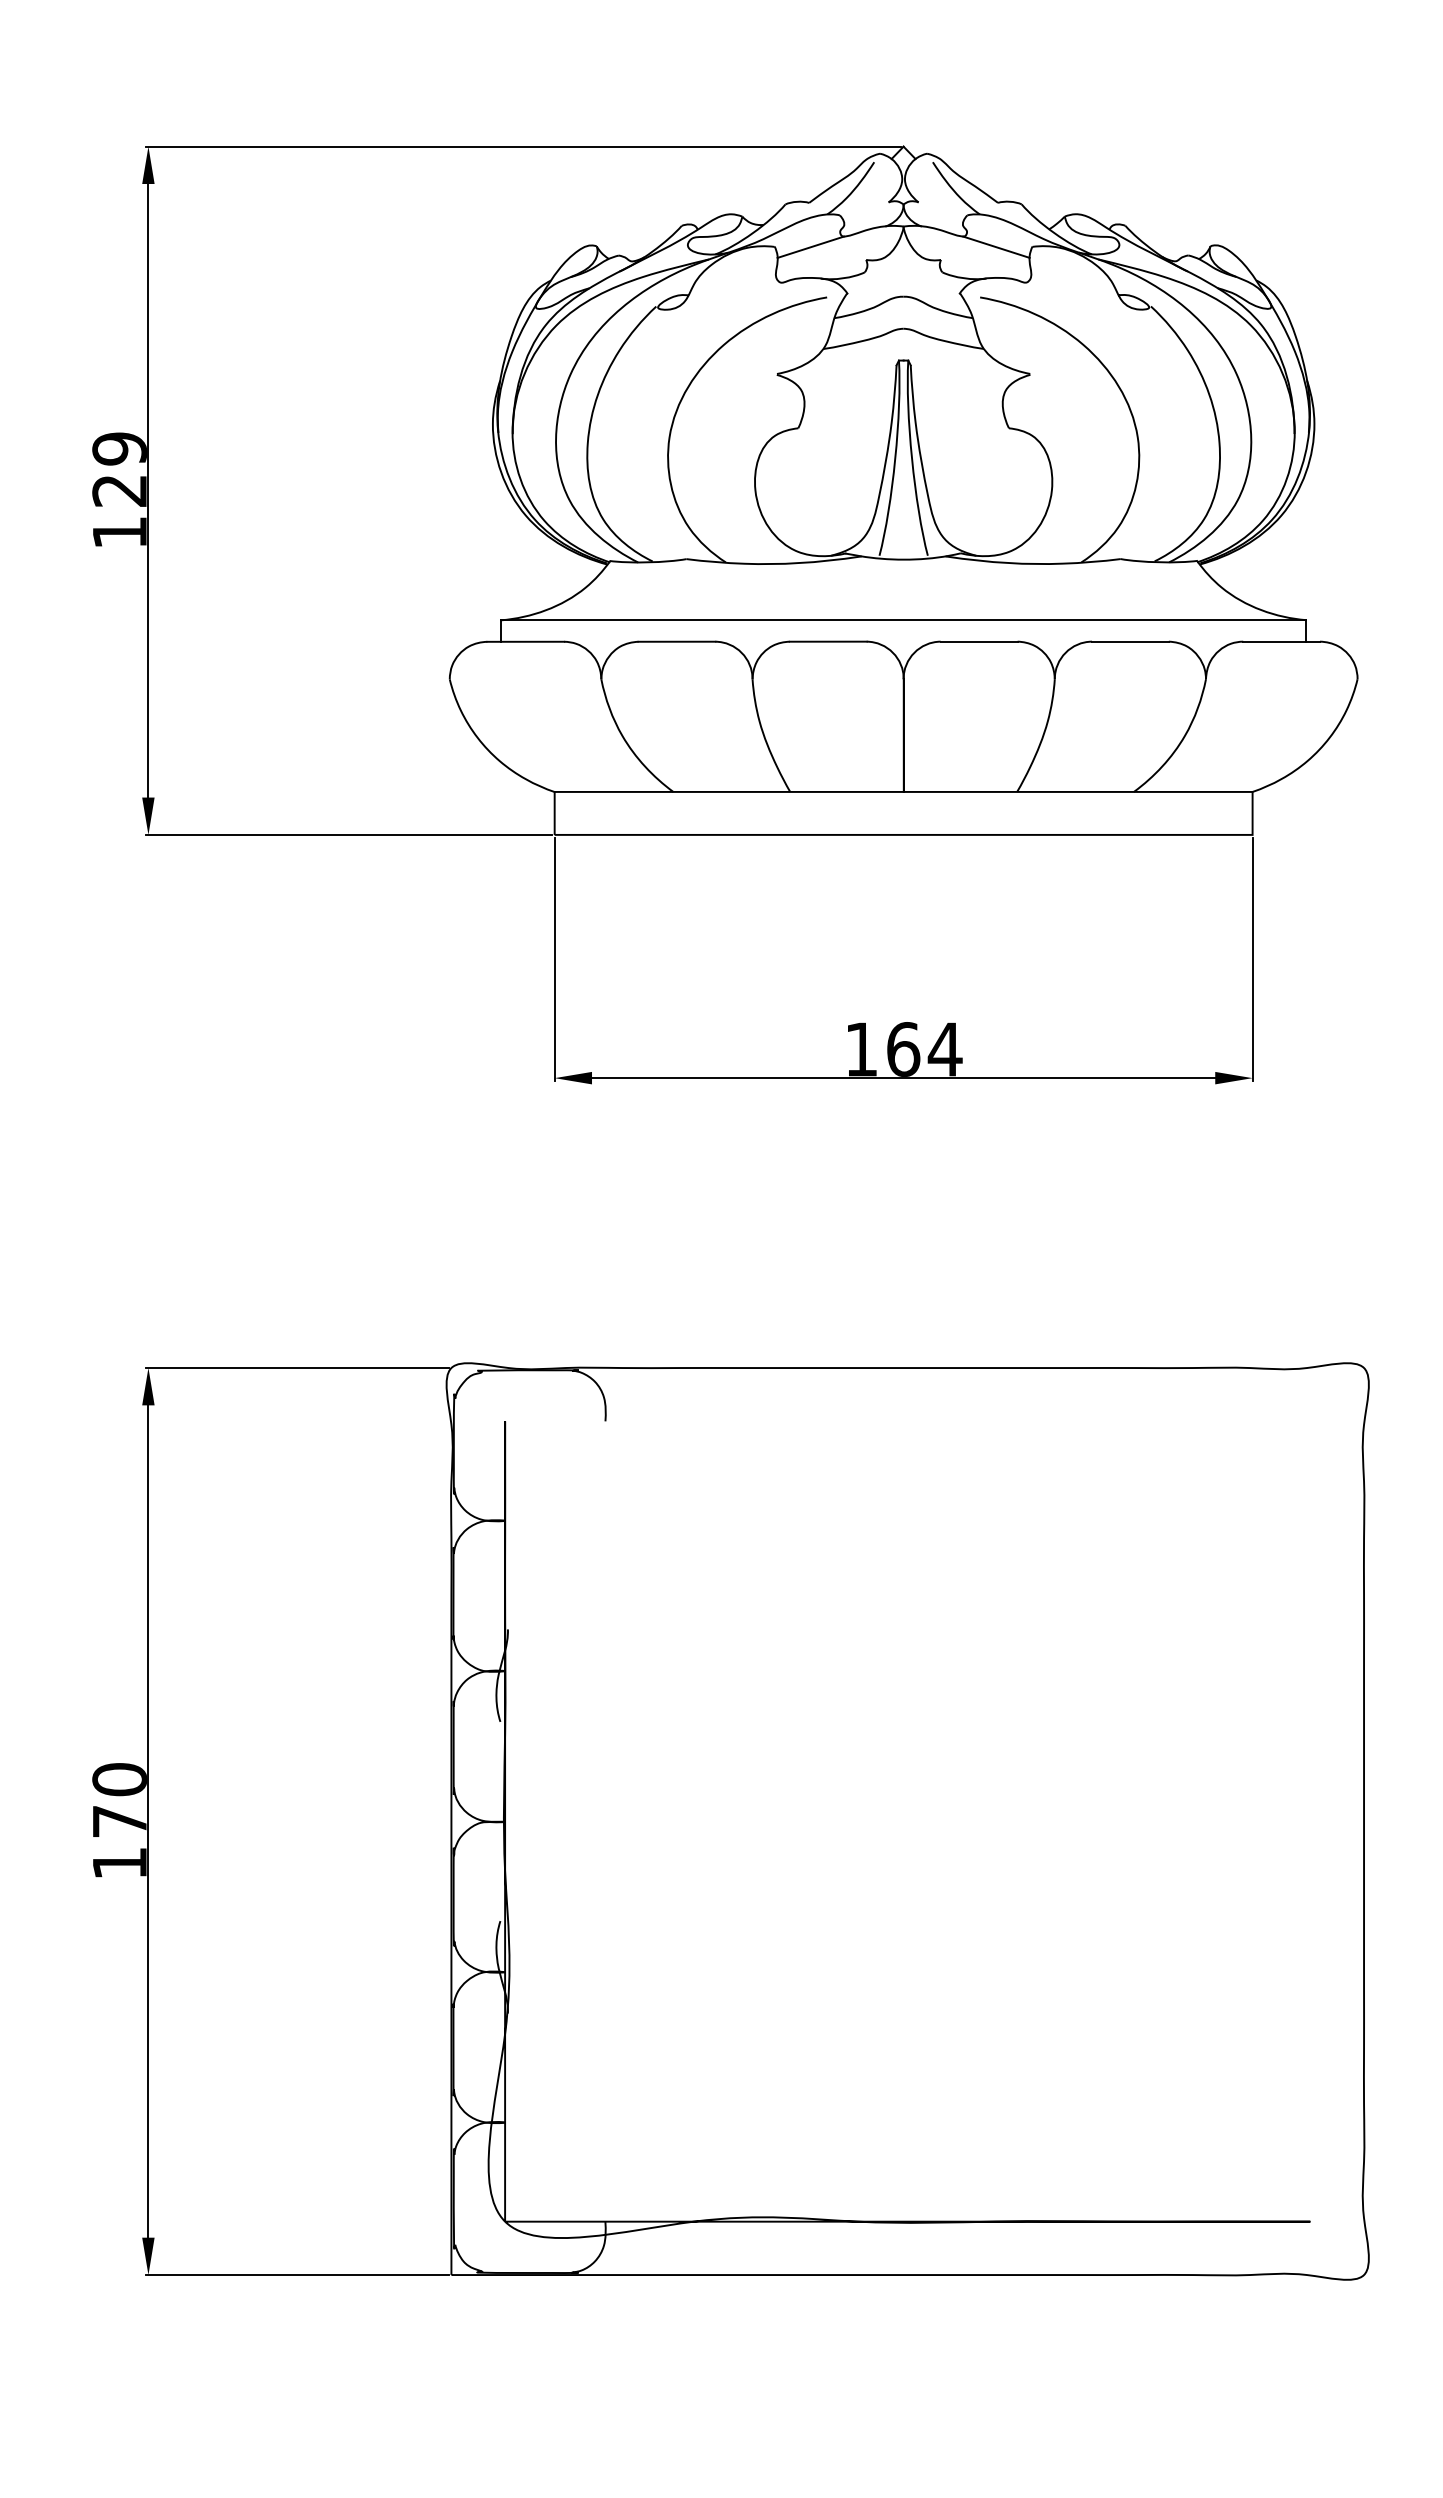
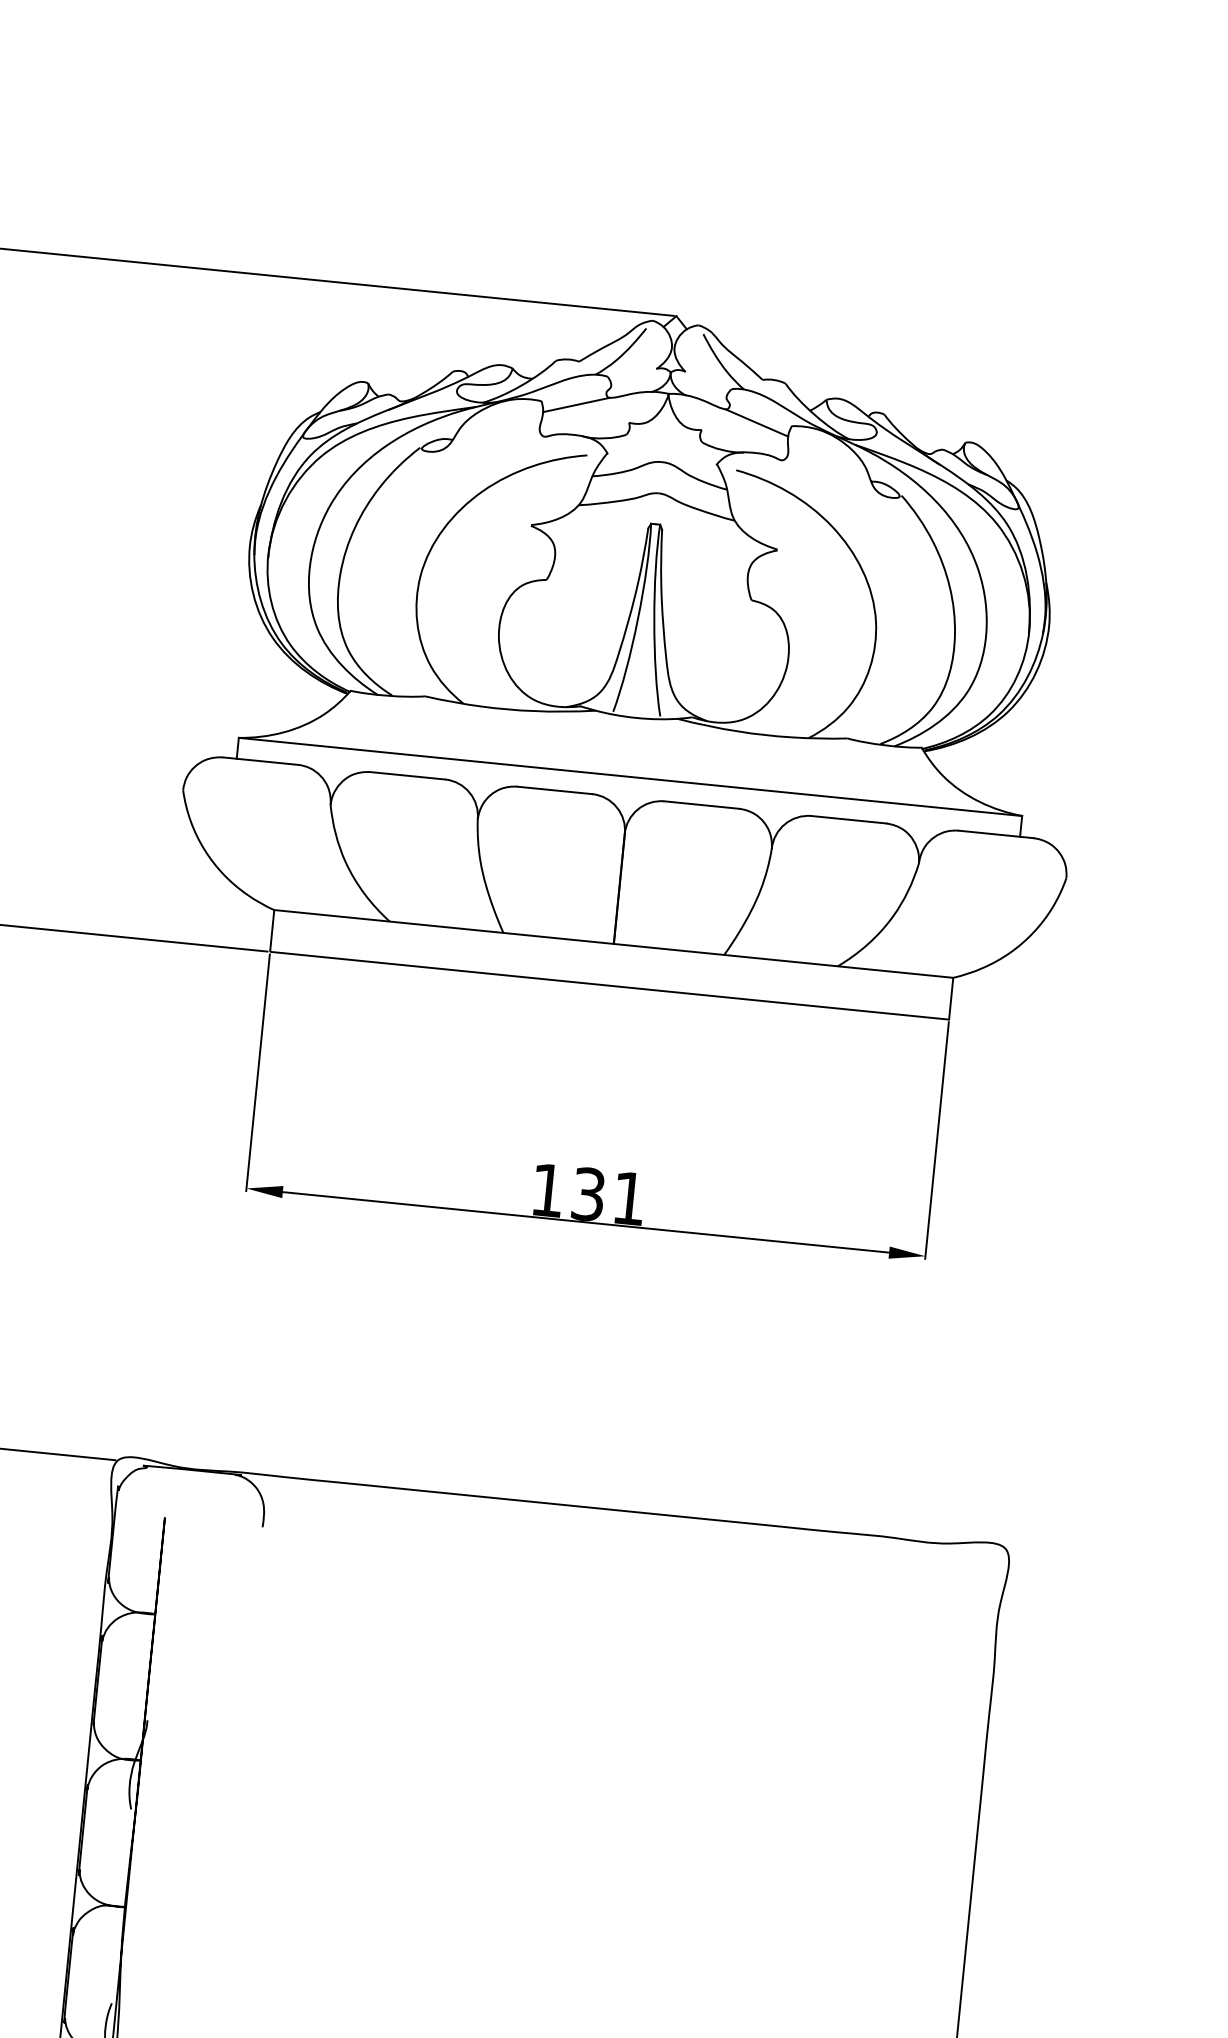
text: (924, 1049) -> (609, 1196), 164 -> 131

